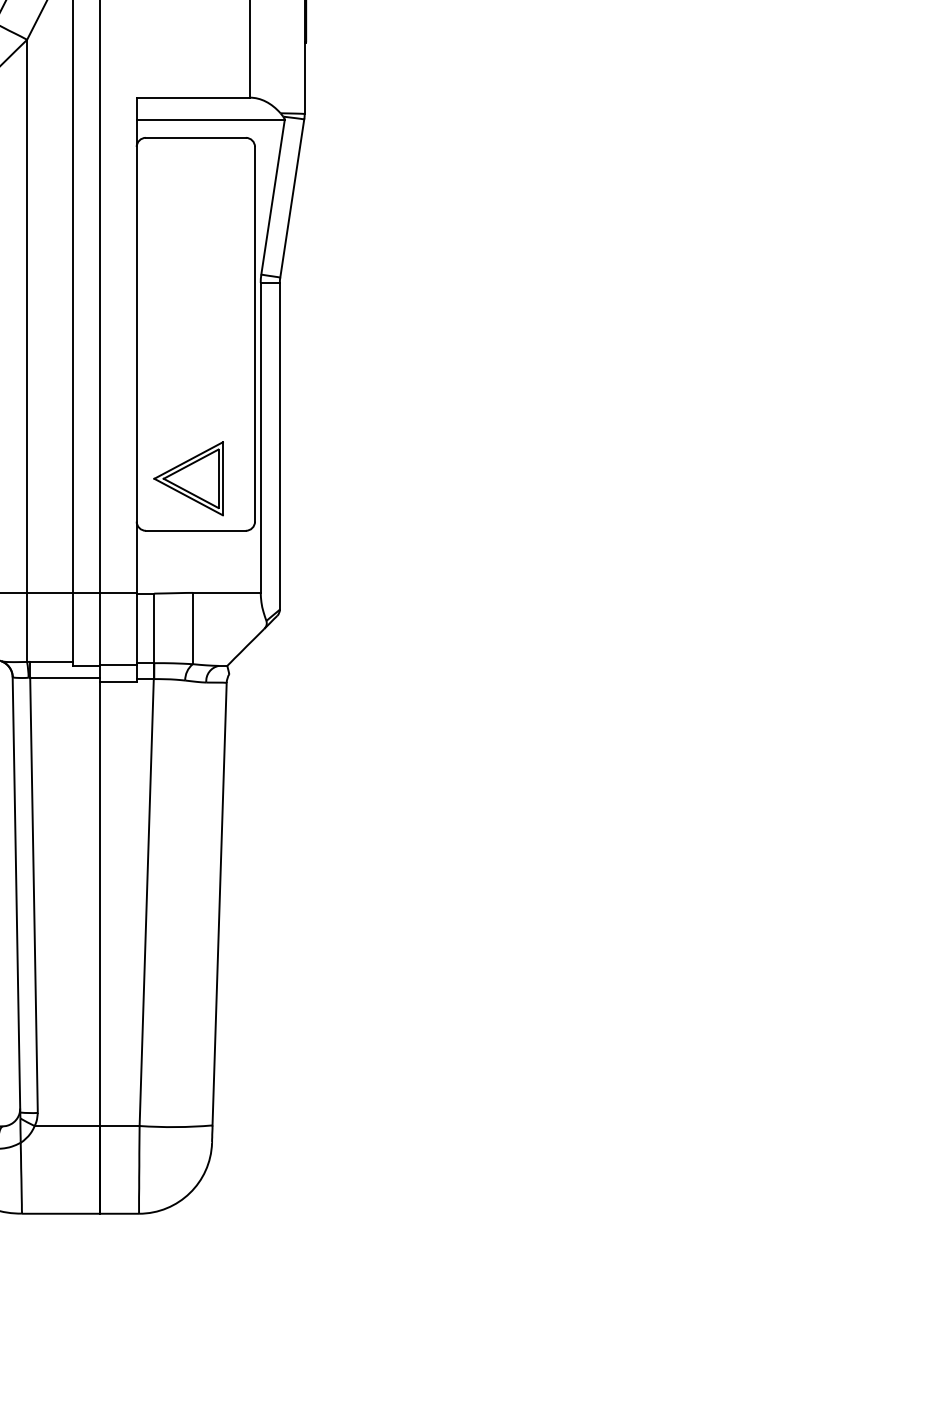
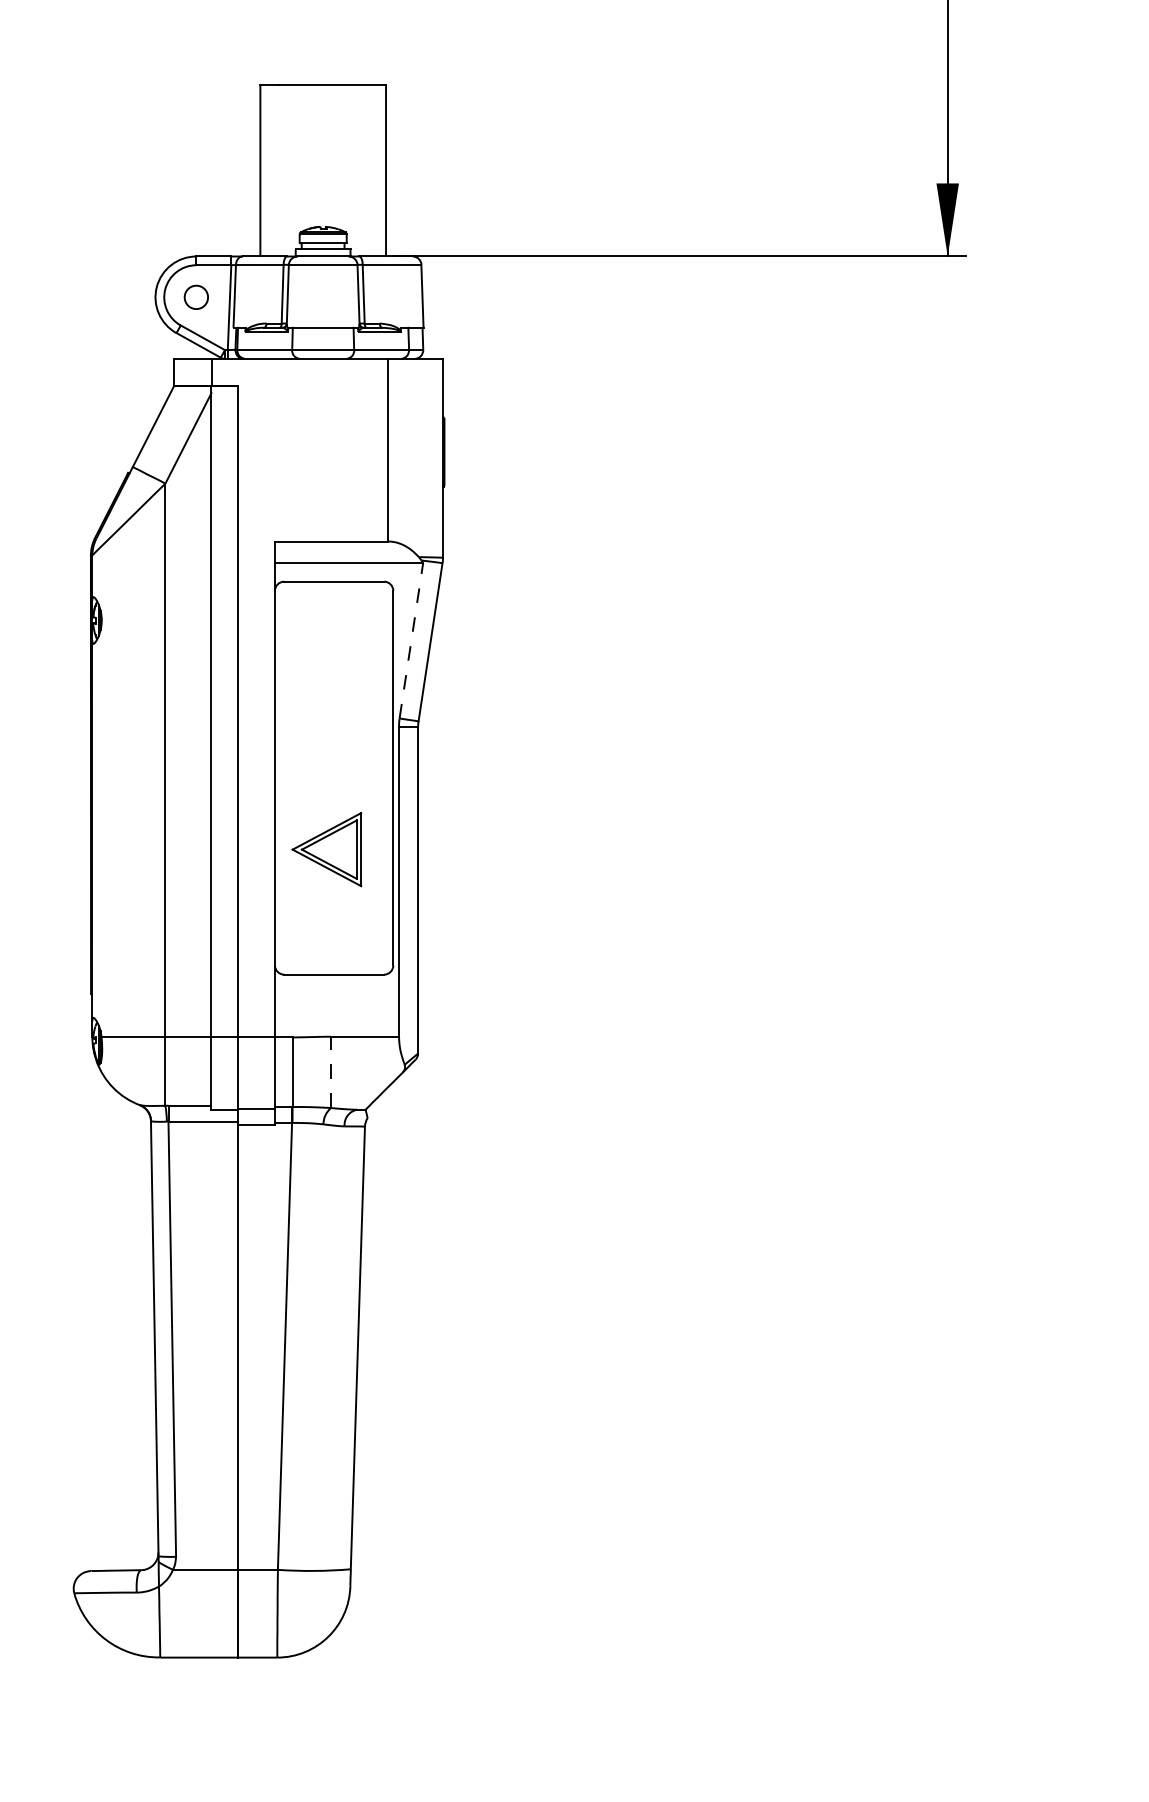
line: (273, 196) -> (411, 640), solid -> dashed
part: (188, 478) -> (326, 849), moved
line: (193, 628) -> (331, 1072), solid -> dashed

